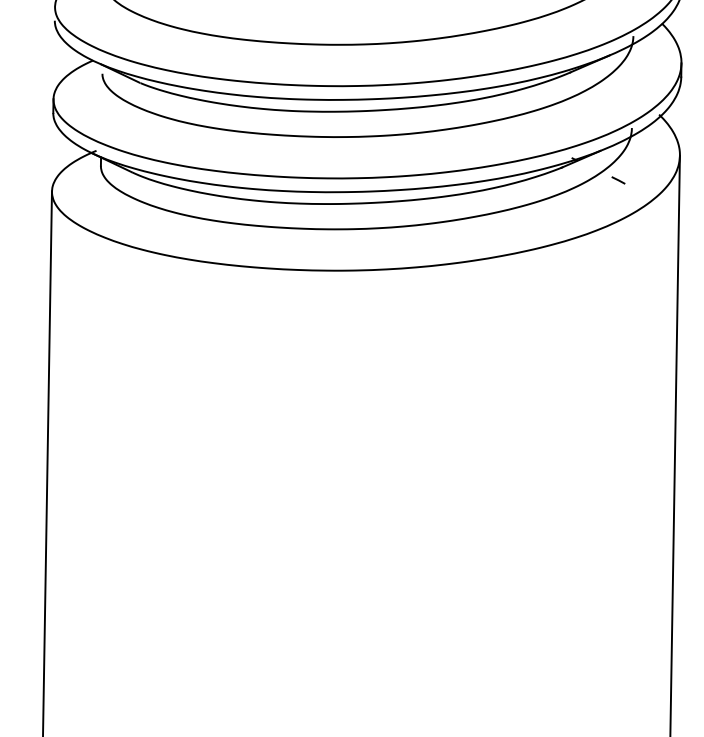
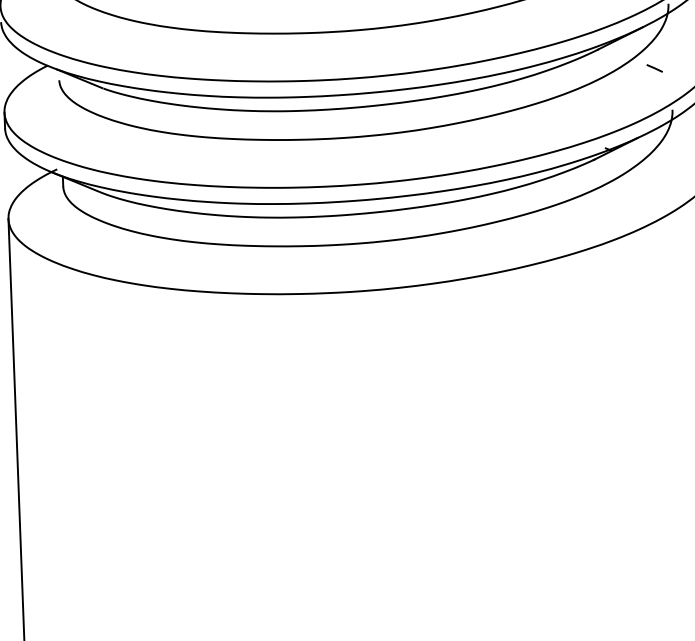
line: (618, 180) -> (654, 68), moved

